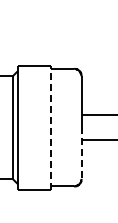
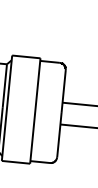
line: (50, 127) -> (34, 110), dashed -> solid
line: (81, 153) -> (59, 135), dashed -> solid

